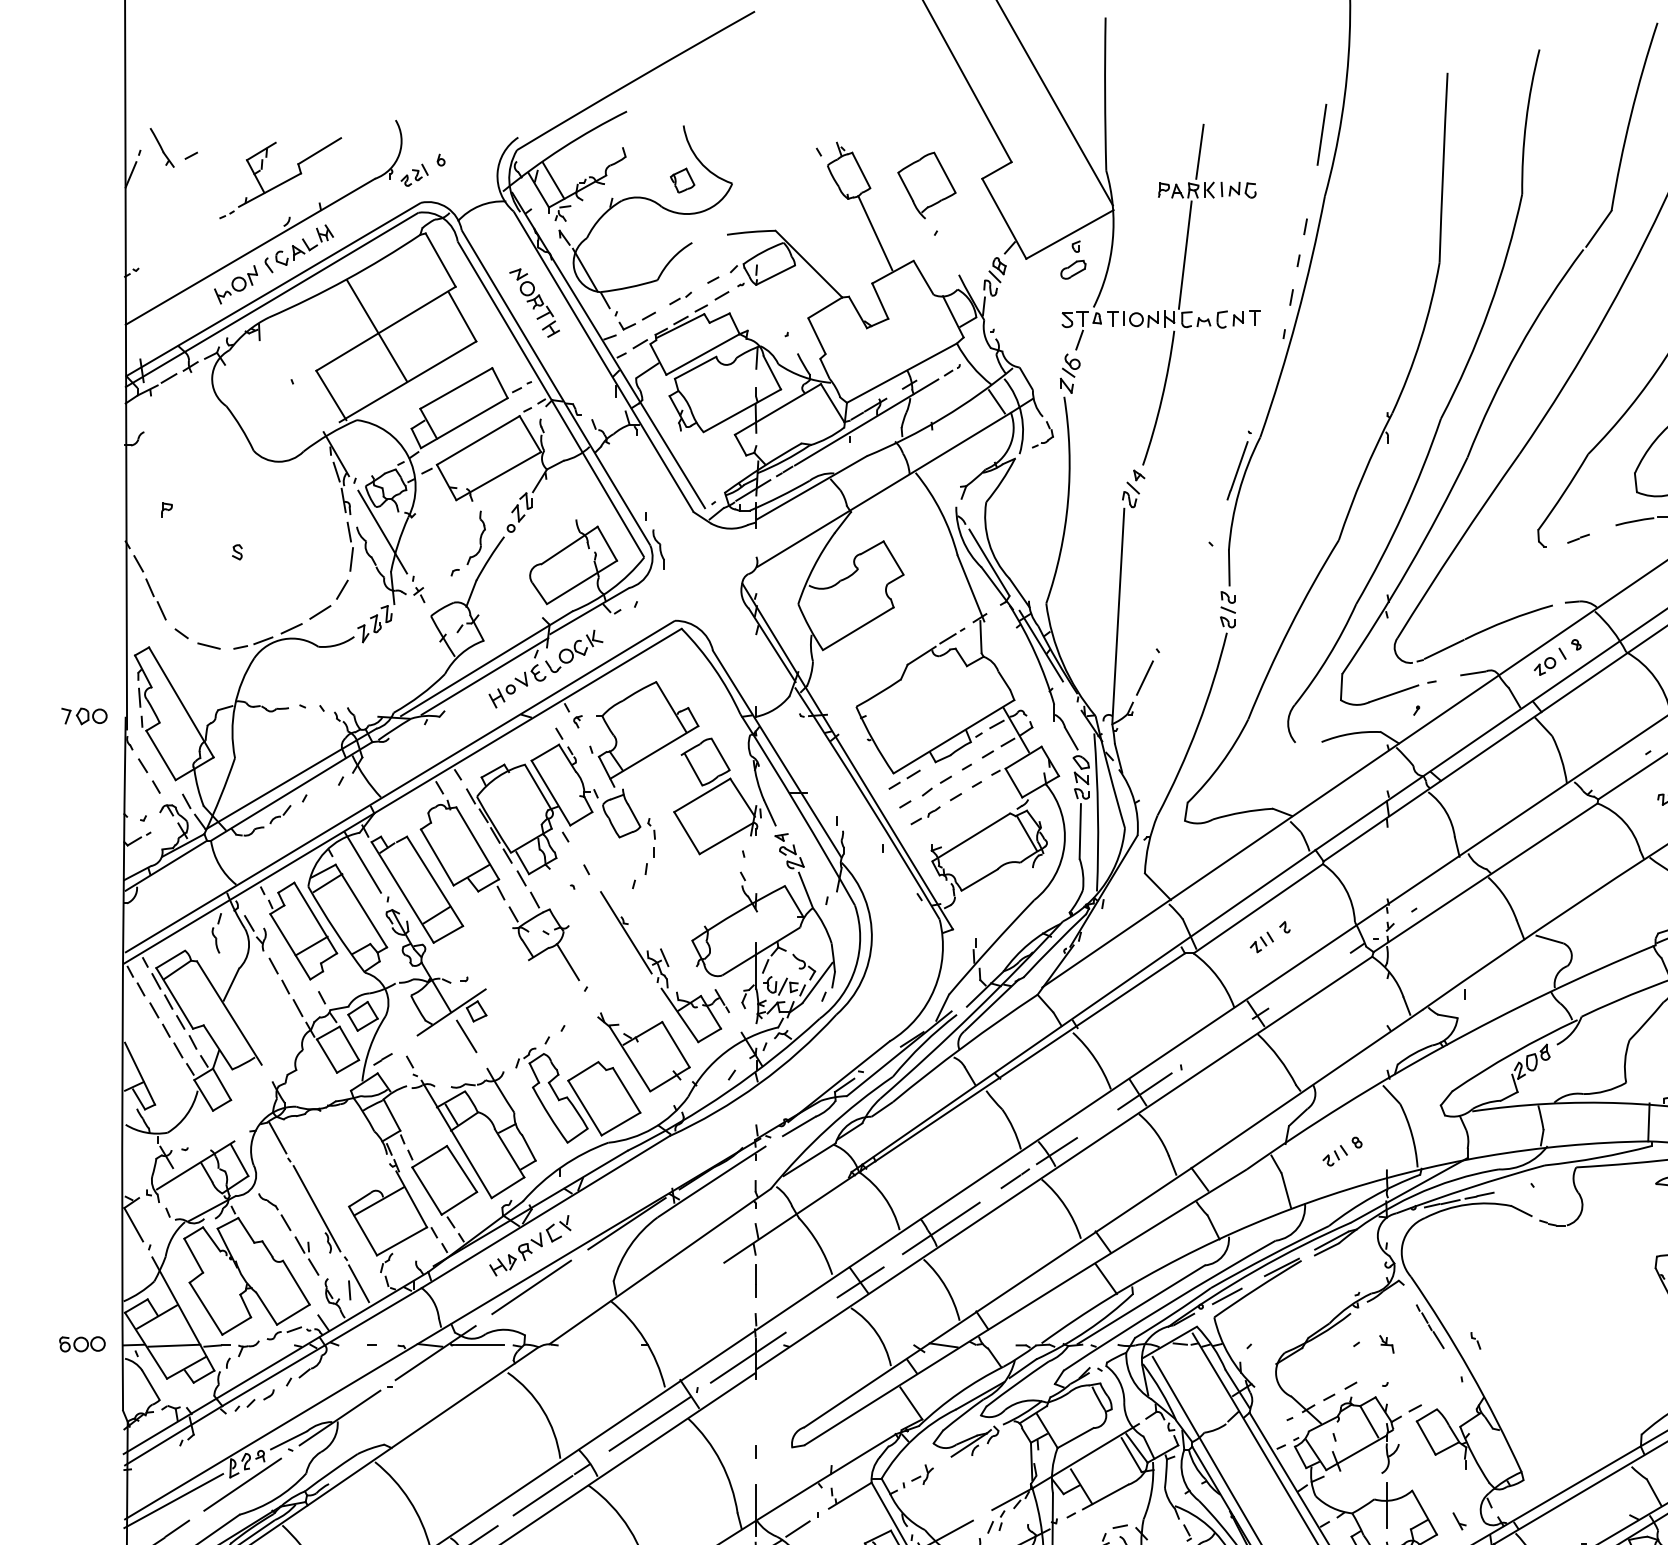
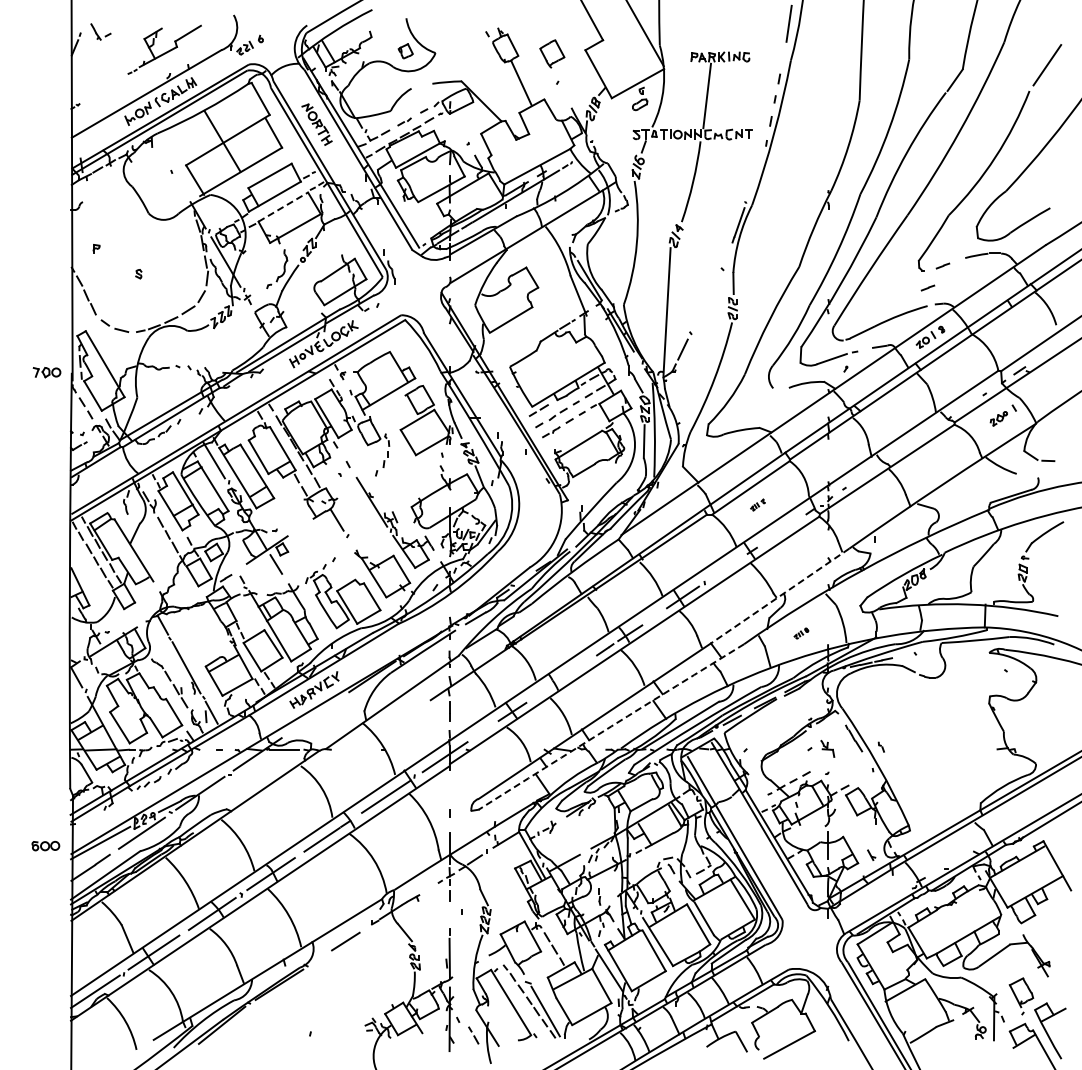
part: (173, 147) -> (100, 31), size x0.7
line: (1199, 150) -> (715, 33), removed
part: (927, 184) -> (552, 53), size x0.7
line: (478, 441) -> (283, 207), solid -> dashed
line: (1552, 574) -> (927, 287), added
part: (1269, 936) -> (757, 504), size x0.6
line: (1307, 1089) -> (780, 596), solid -> dashed
part: (1342, 1151) -> (801, 633), size x0.6
line: (940, 1228) -> (560, 679), removed
line: (530, 1286) -> (314, 714), removed
arc: (1025, 1306) -> (611, 726), solid -> dashed
part: (81, 1344) -> (45, 846), moved
part: (1387, 1344) -> (828, 749), size x1.6

